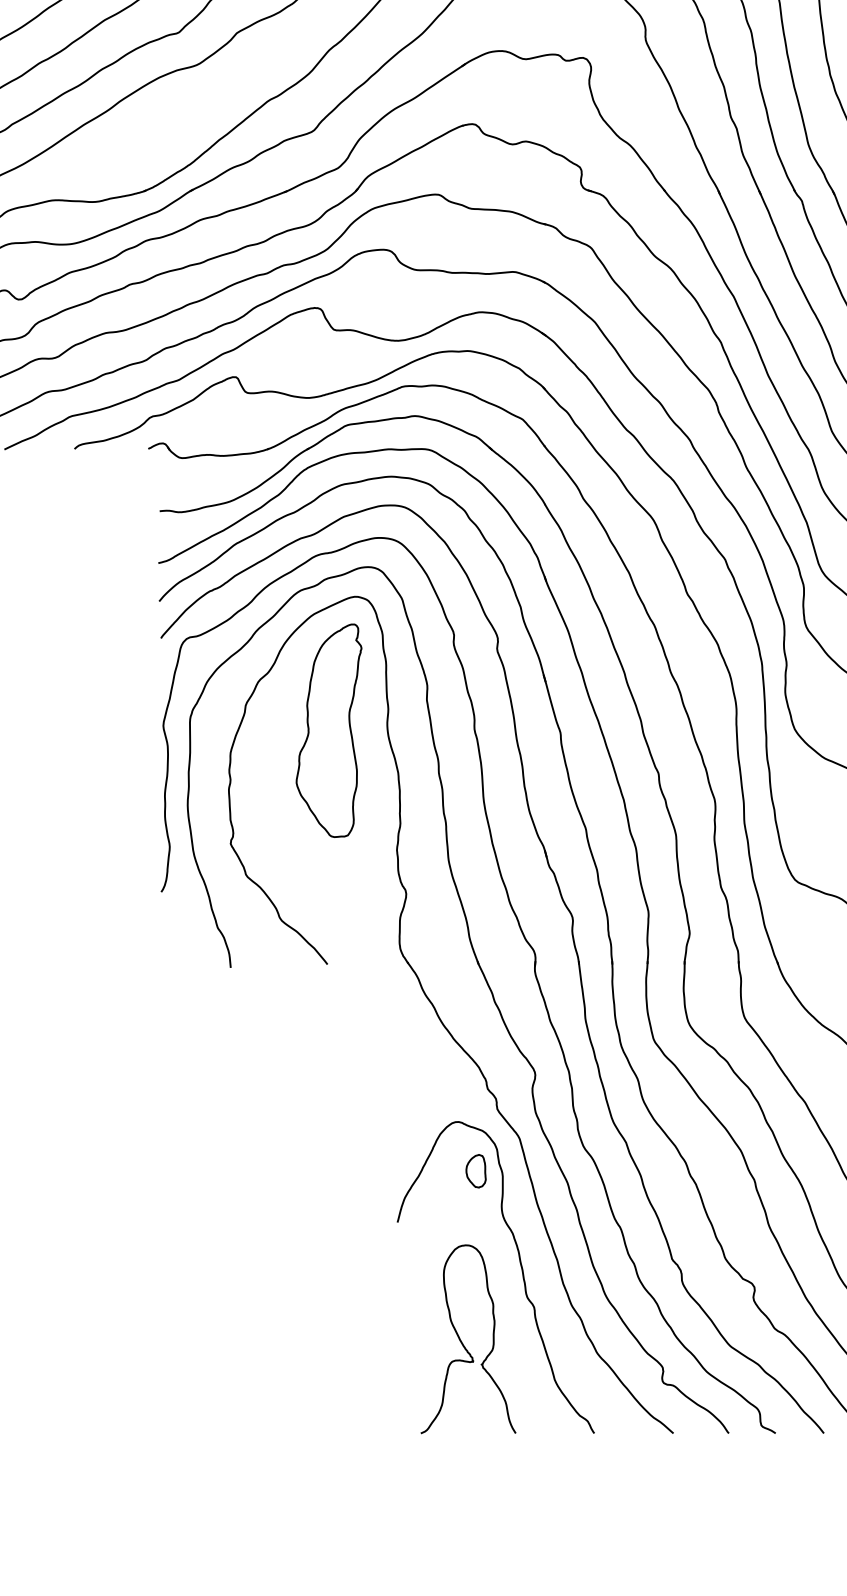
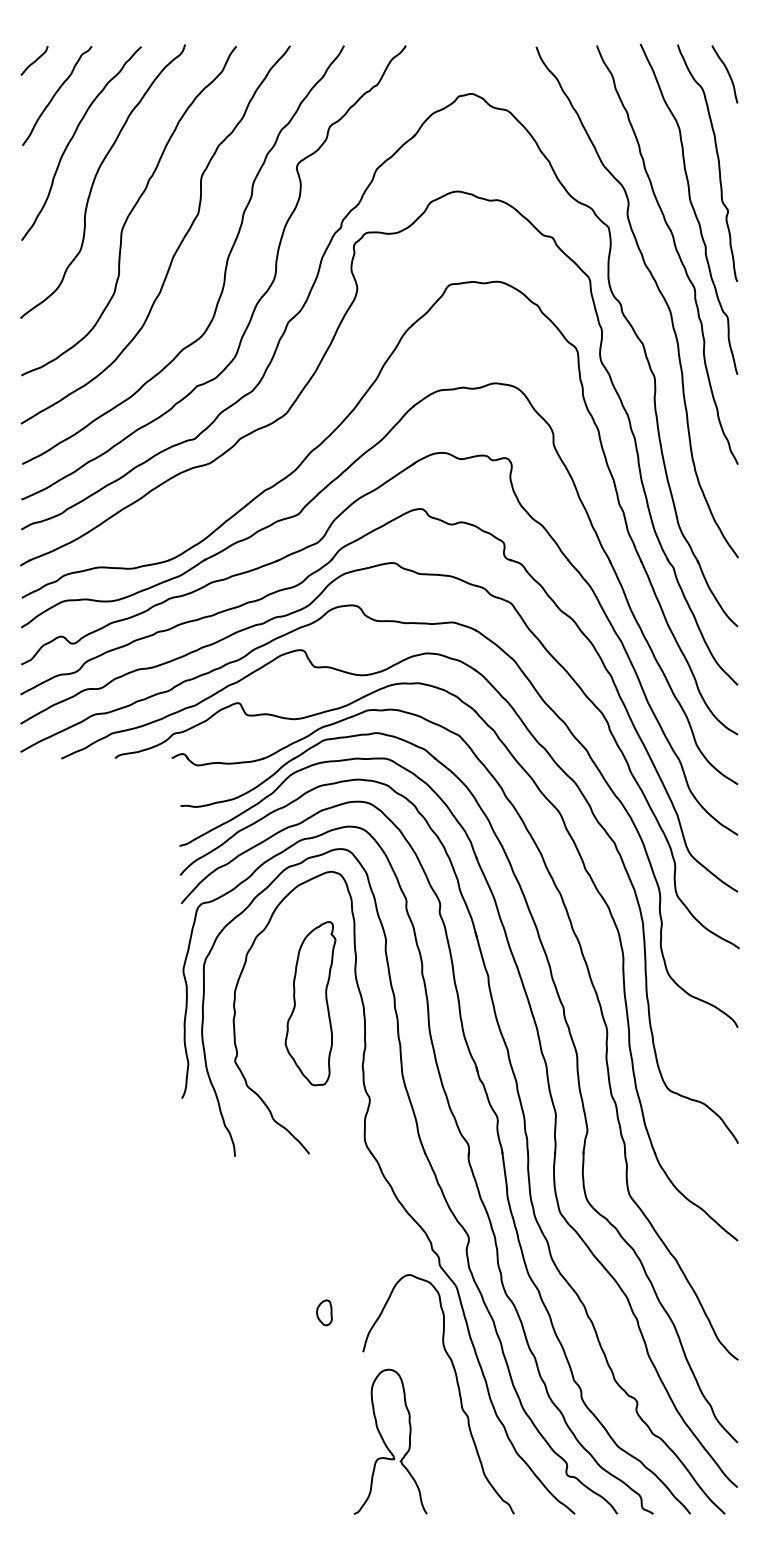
part: (328, 730) -> (310, 1003), moved
part: (476, 1170) -> (324, 1312), moved
curve: (463, 1342) -> (386, 1444), moved

